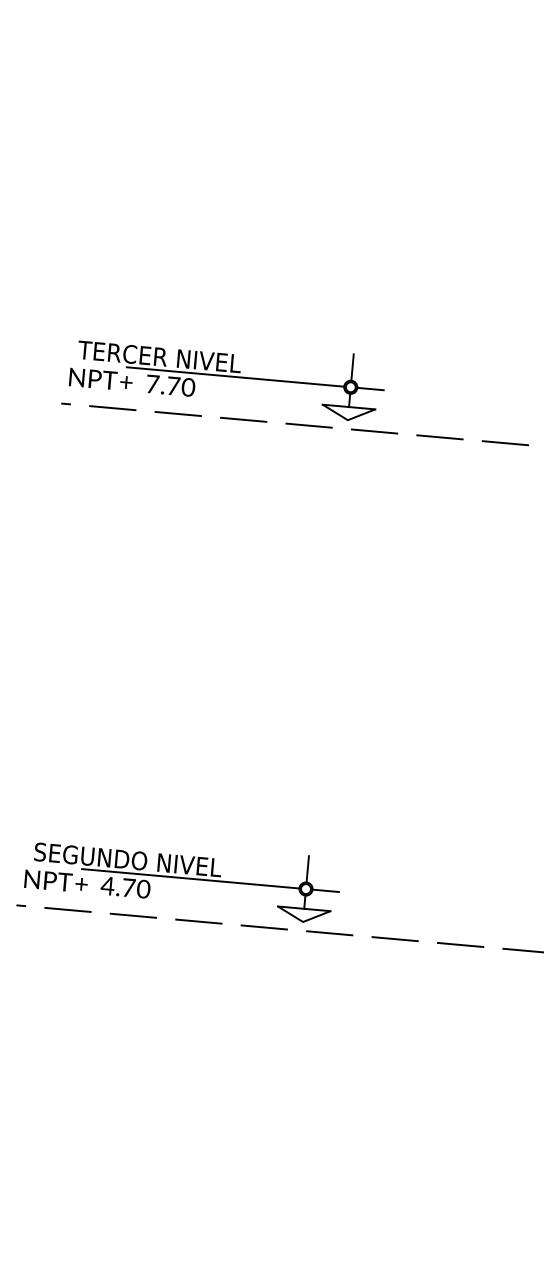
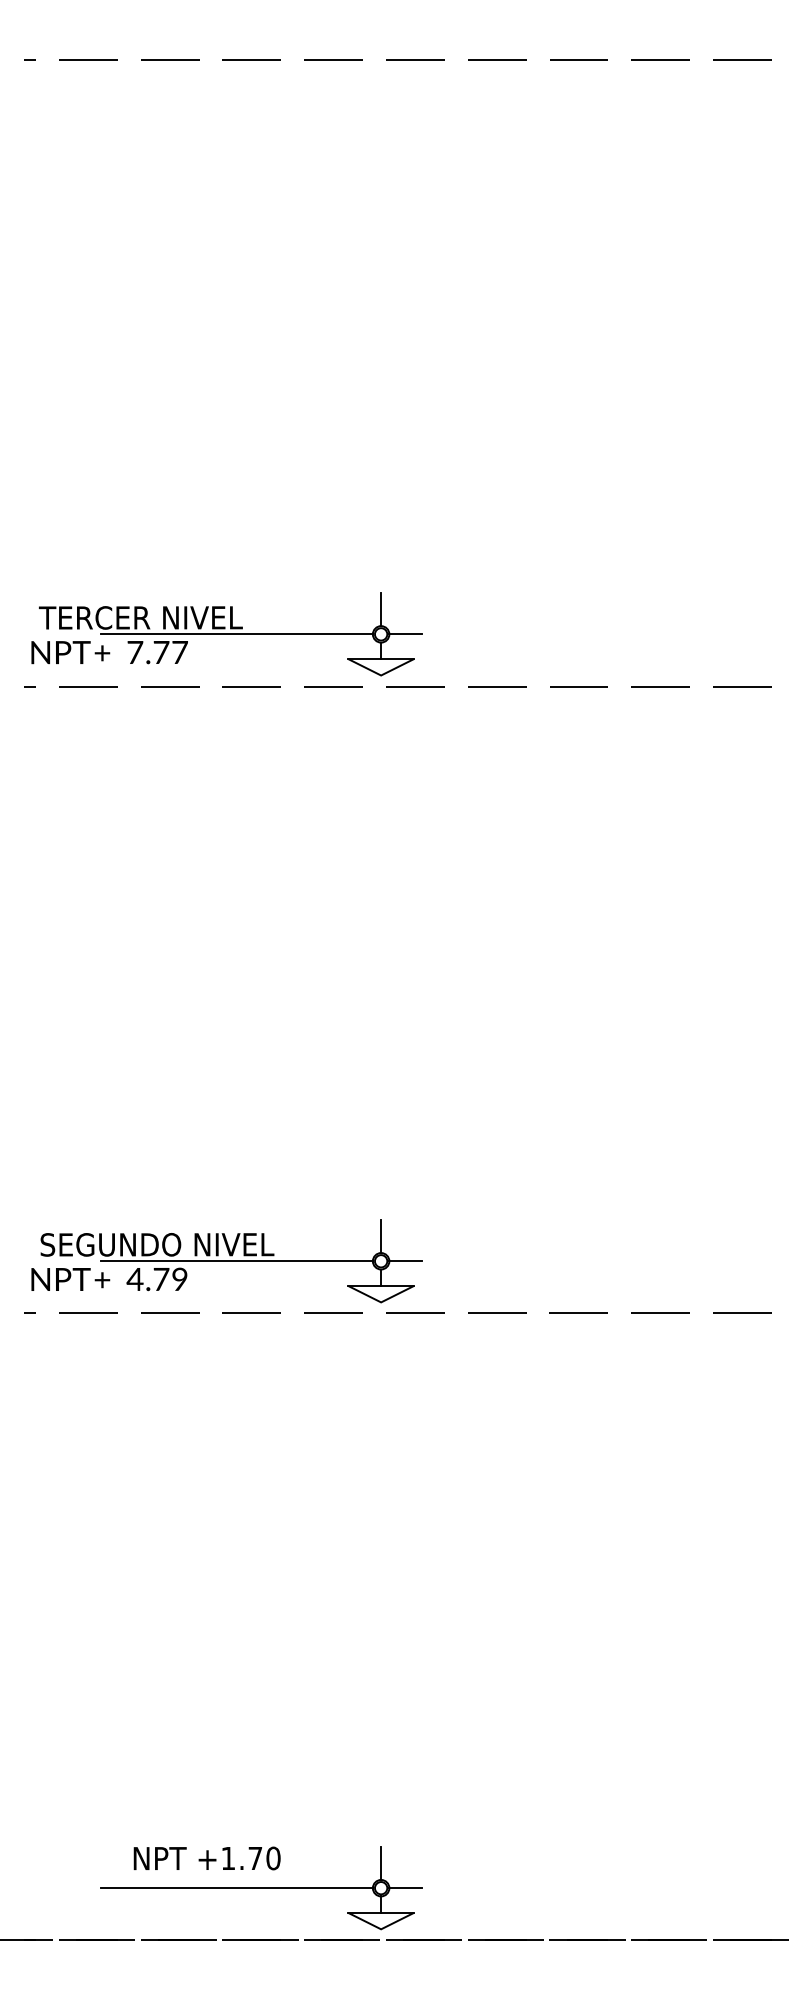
text: (188, 387) -> (179, 652), 7.70 -> 7.77
text: (143, 889) -> (179, 1279), 4.70 -> 4.79

